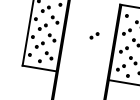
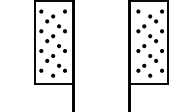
part: (94, 35) -> (107, 38), removed

